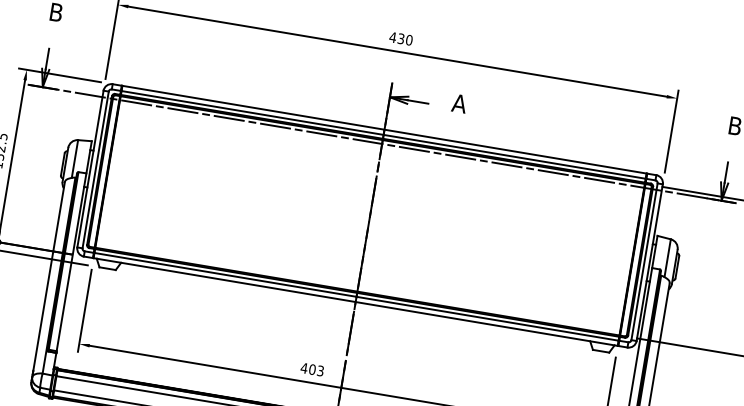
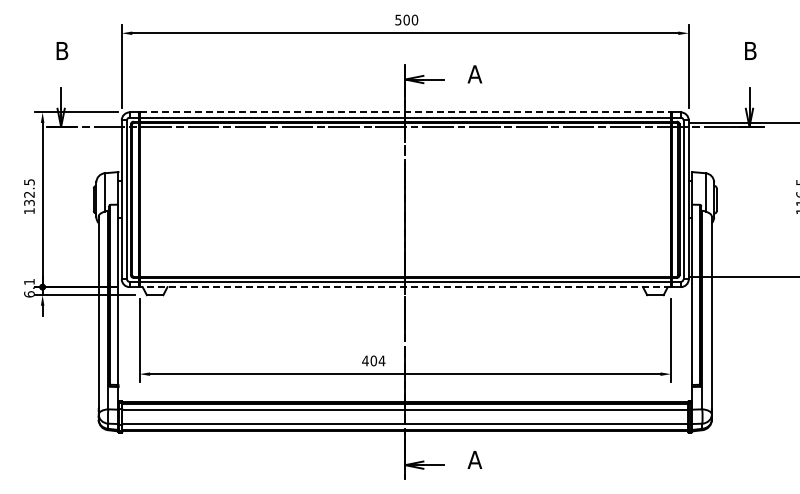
text: (397, 37) -> (402, 19), 430 -> 500
line: (384, 129) -> (405, 112), solid -> dashed
line: (355, 302) -> (405, 287), solid -> dashed
text: (320, 370) -> (381, 360), 403 -> 404

